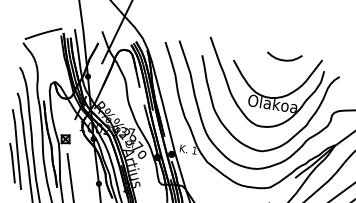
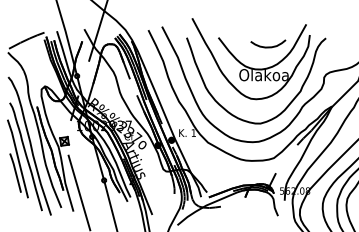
curve: (284, 59) -> (268, 46), moved

